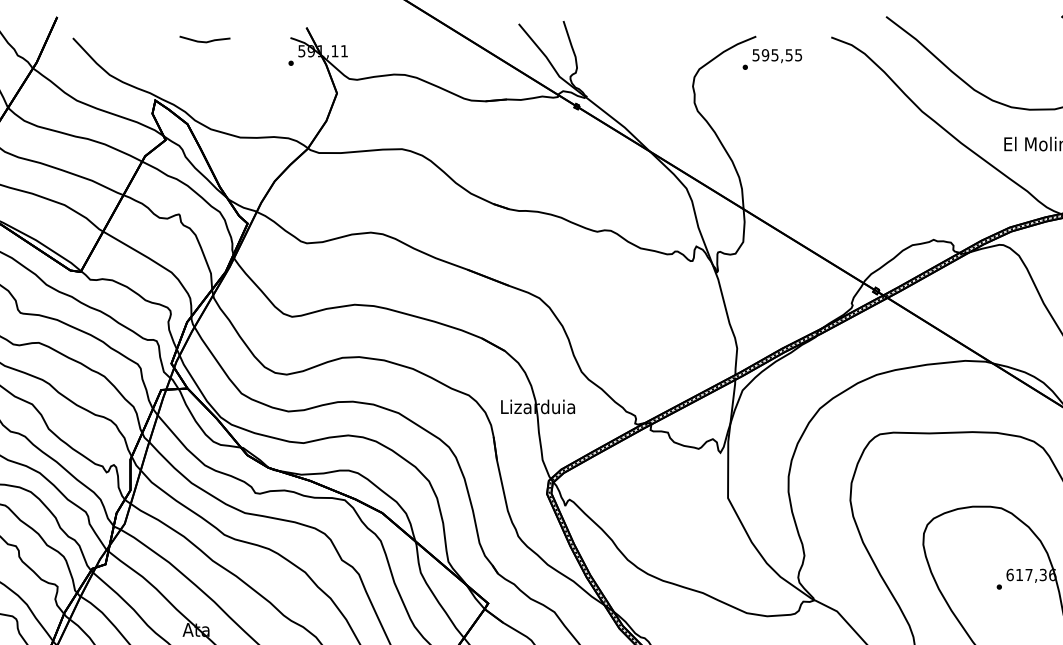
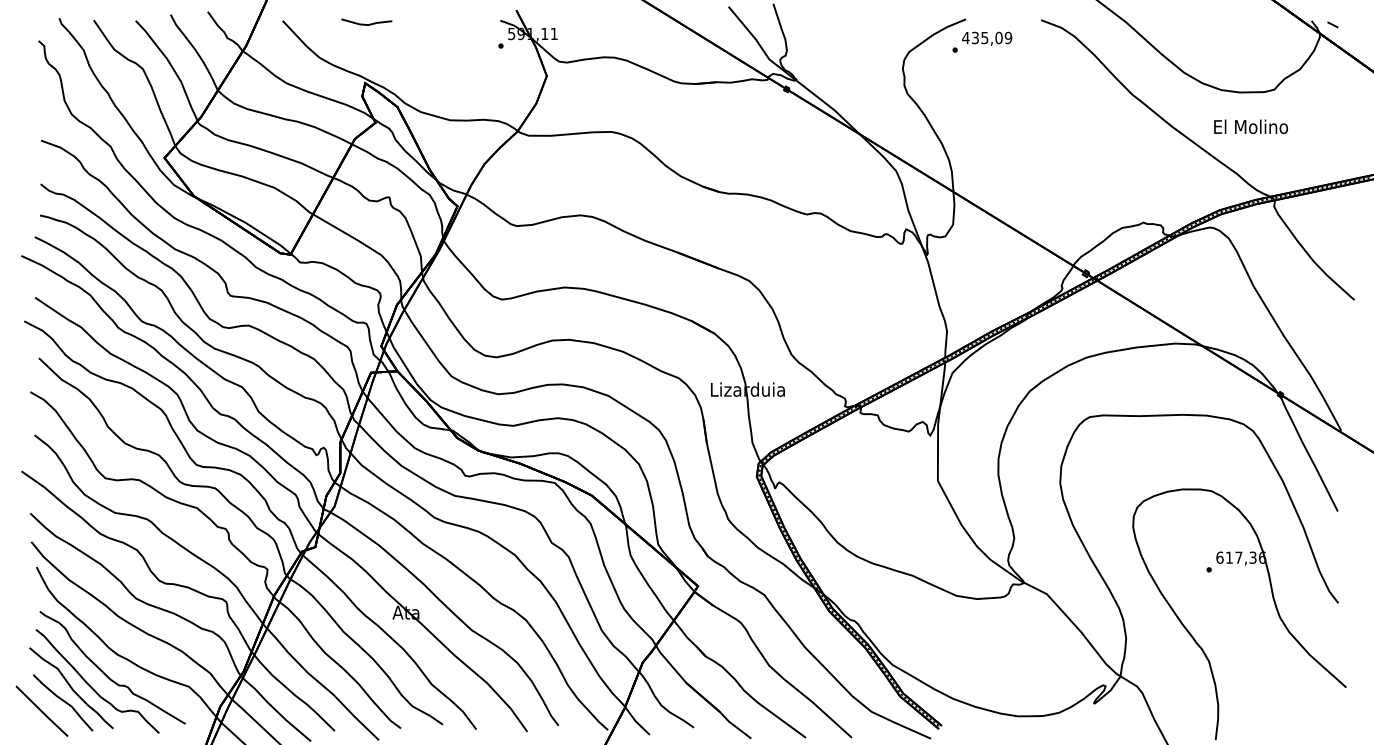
line: (202, 40) -> (364, 23), moved
text: (777, 54) -> (987, 37), 595,55 -> 435,09

